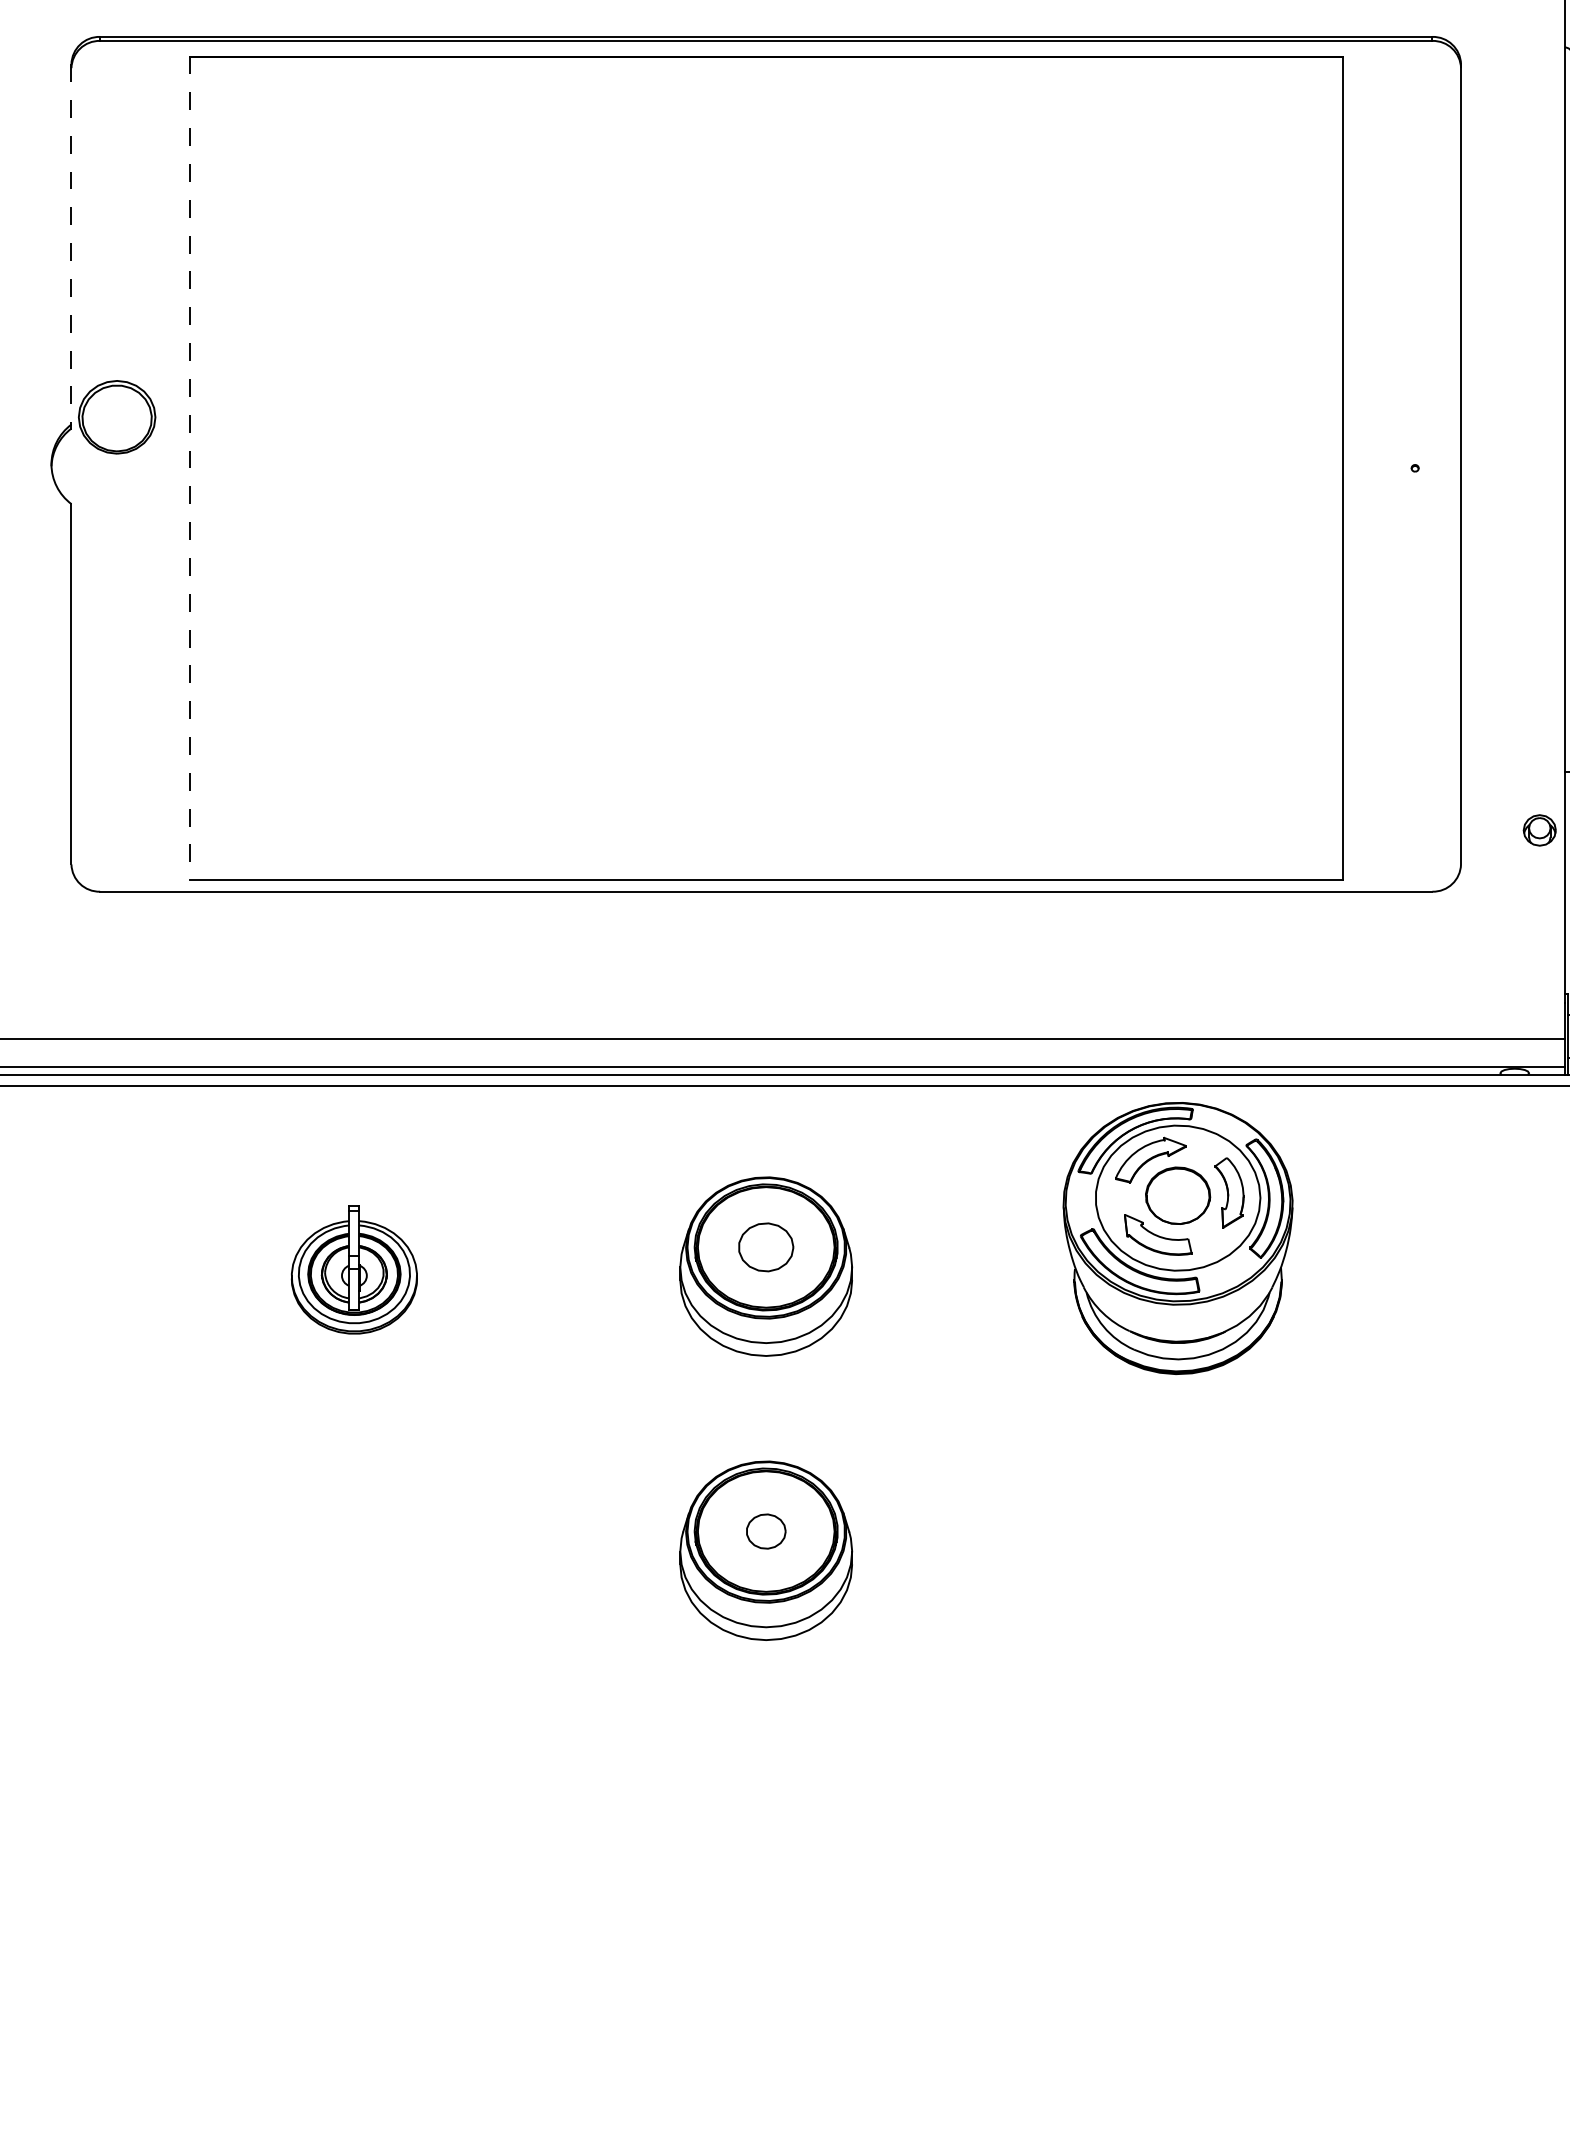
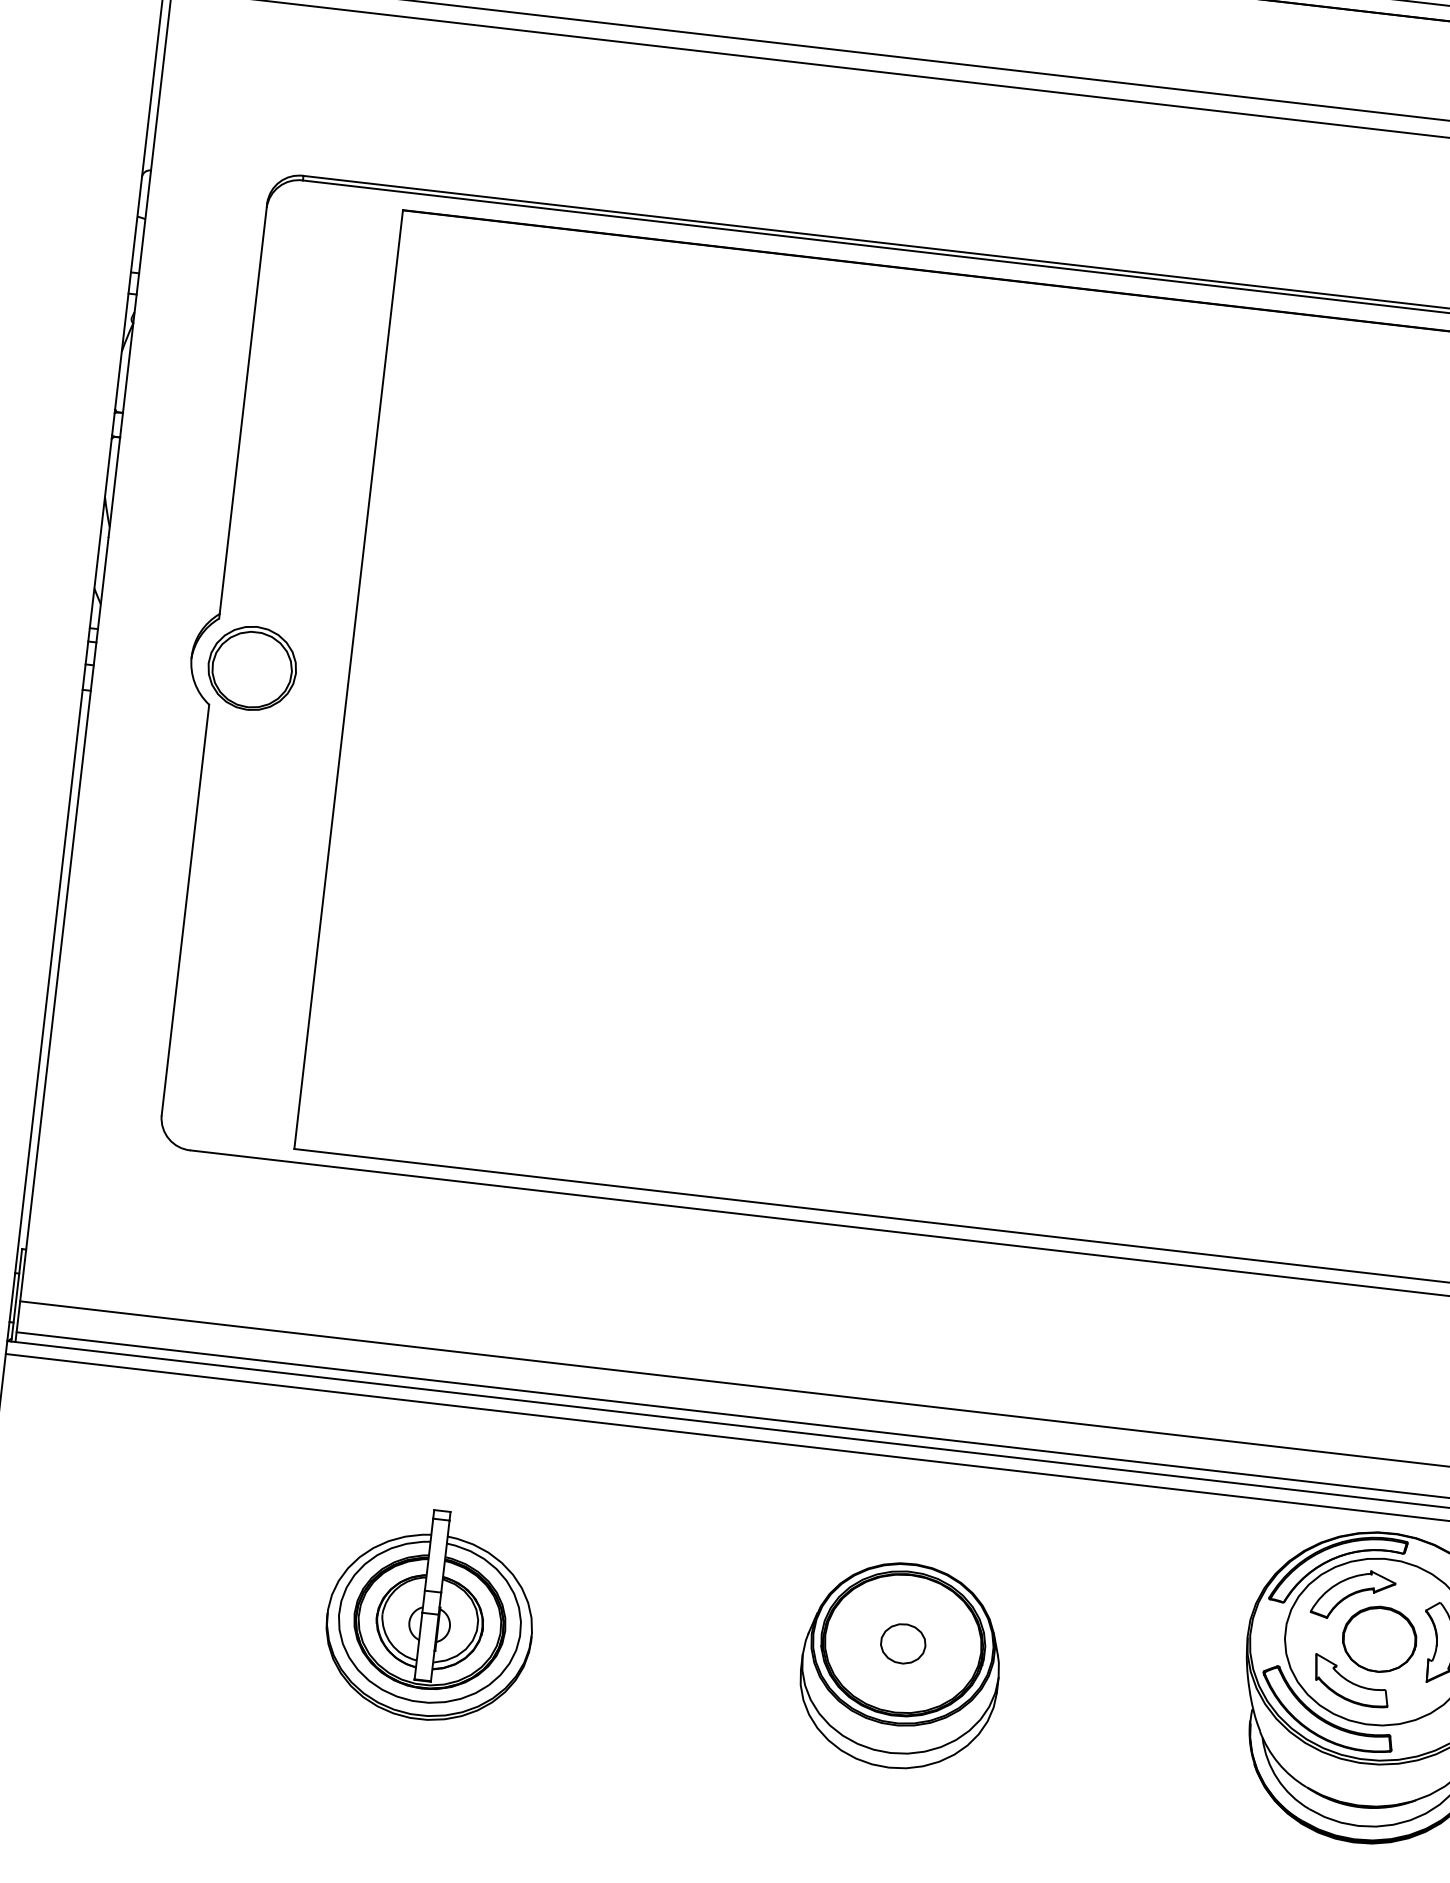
line: (71, 244) -> (243, 408), dashed -> solid
part: (117, 417) -> (252, 668), moved
line: (189, 468) -> (348, 679), dashed -> solid
part: (766, 1247) -> (903, 1643), size x0.71
part: (354, 1269) -> (430, 1614), size x1.43

